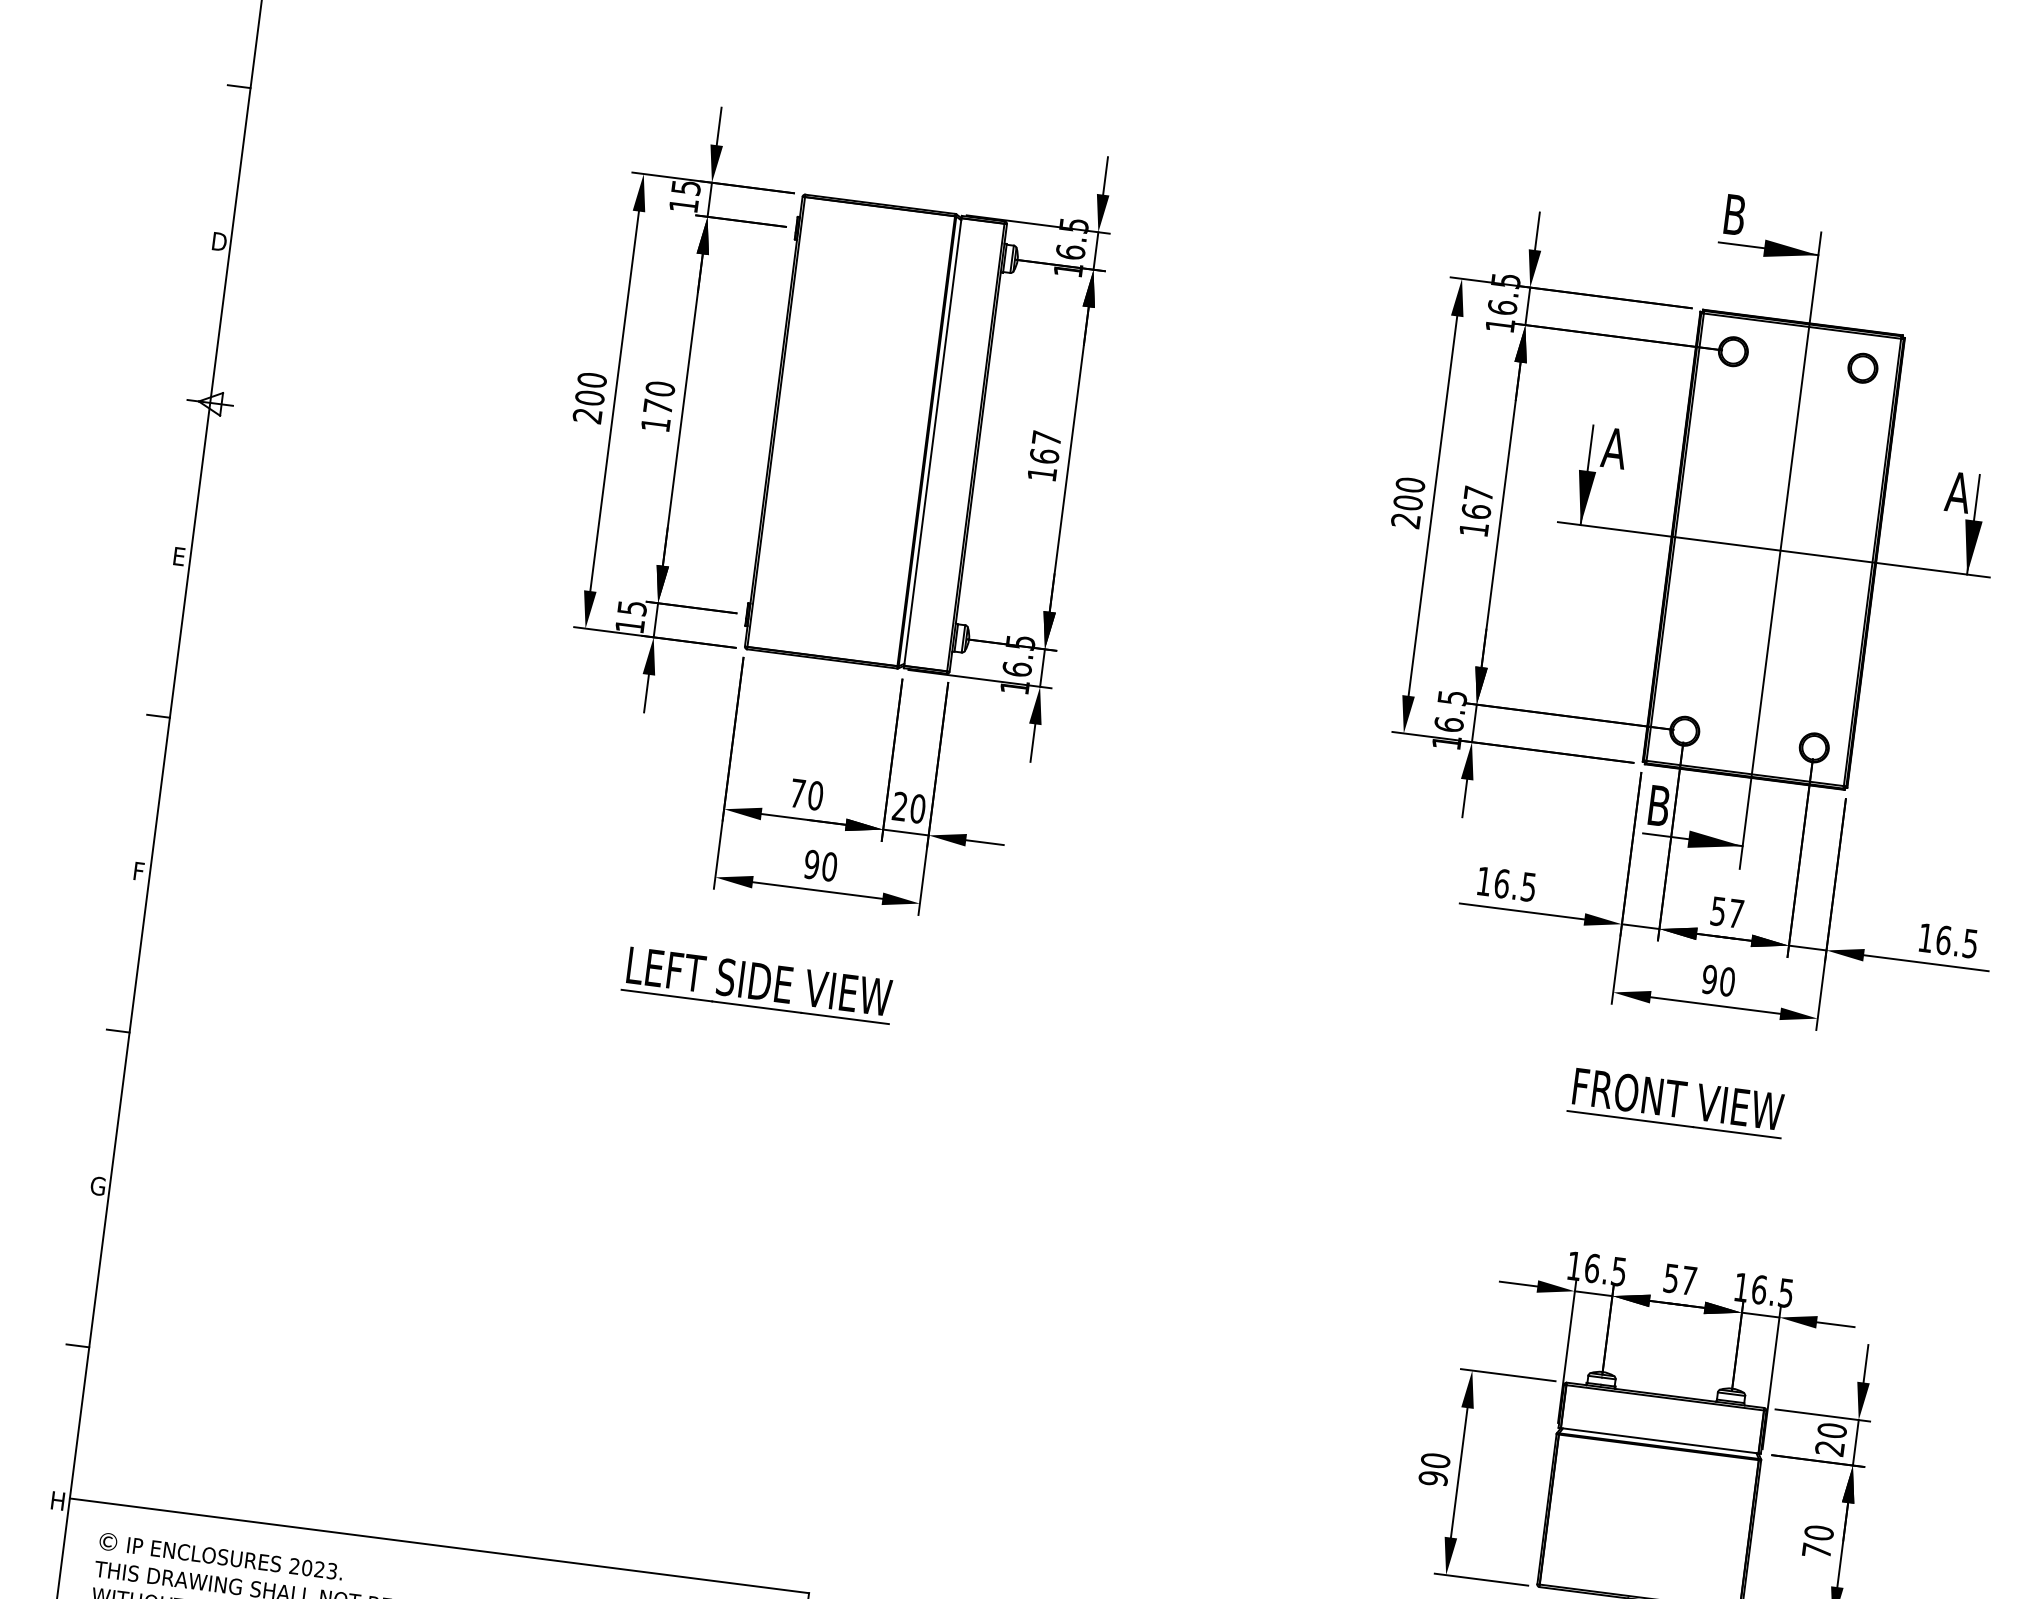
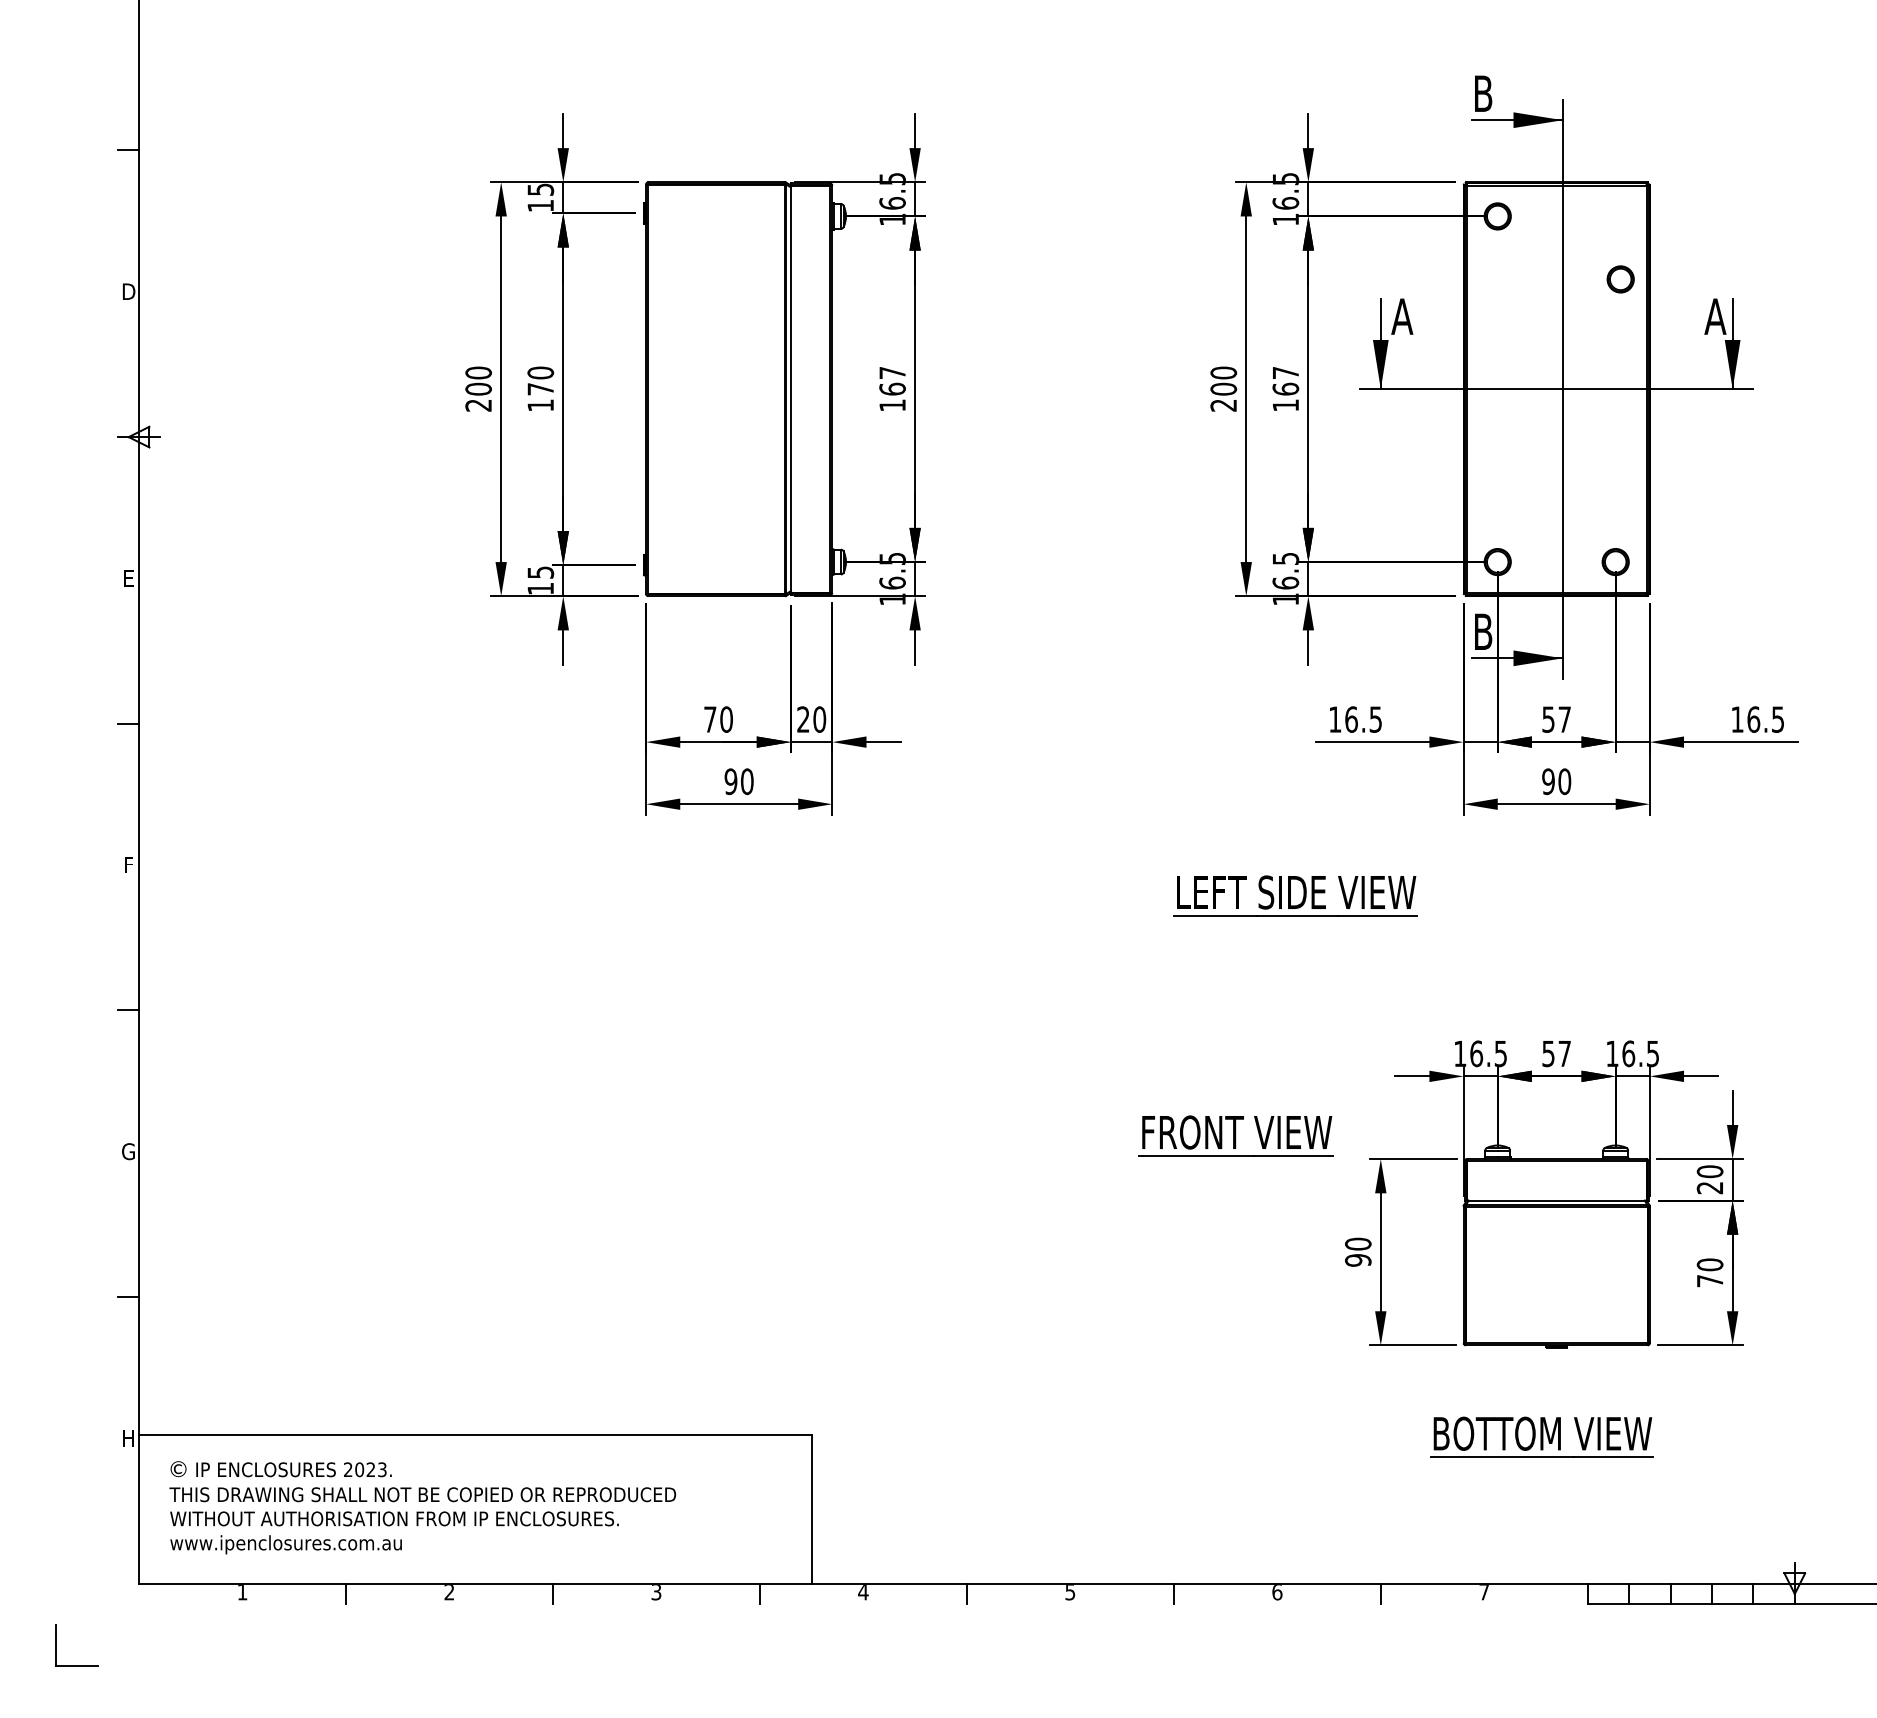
part: (1862, 368) -> (1620, 279), moved
part: (757, 984) -> (1295, 895), moved
part: (1676, 1102) -> (1235, 1135), moved

